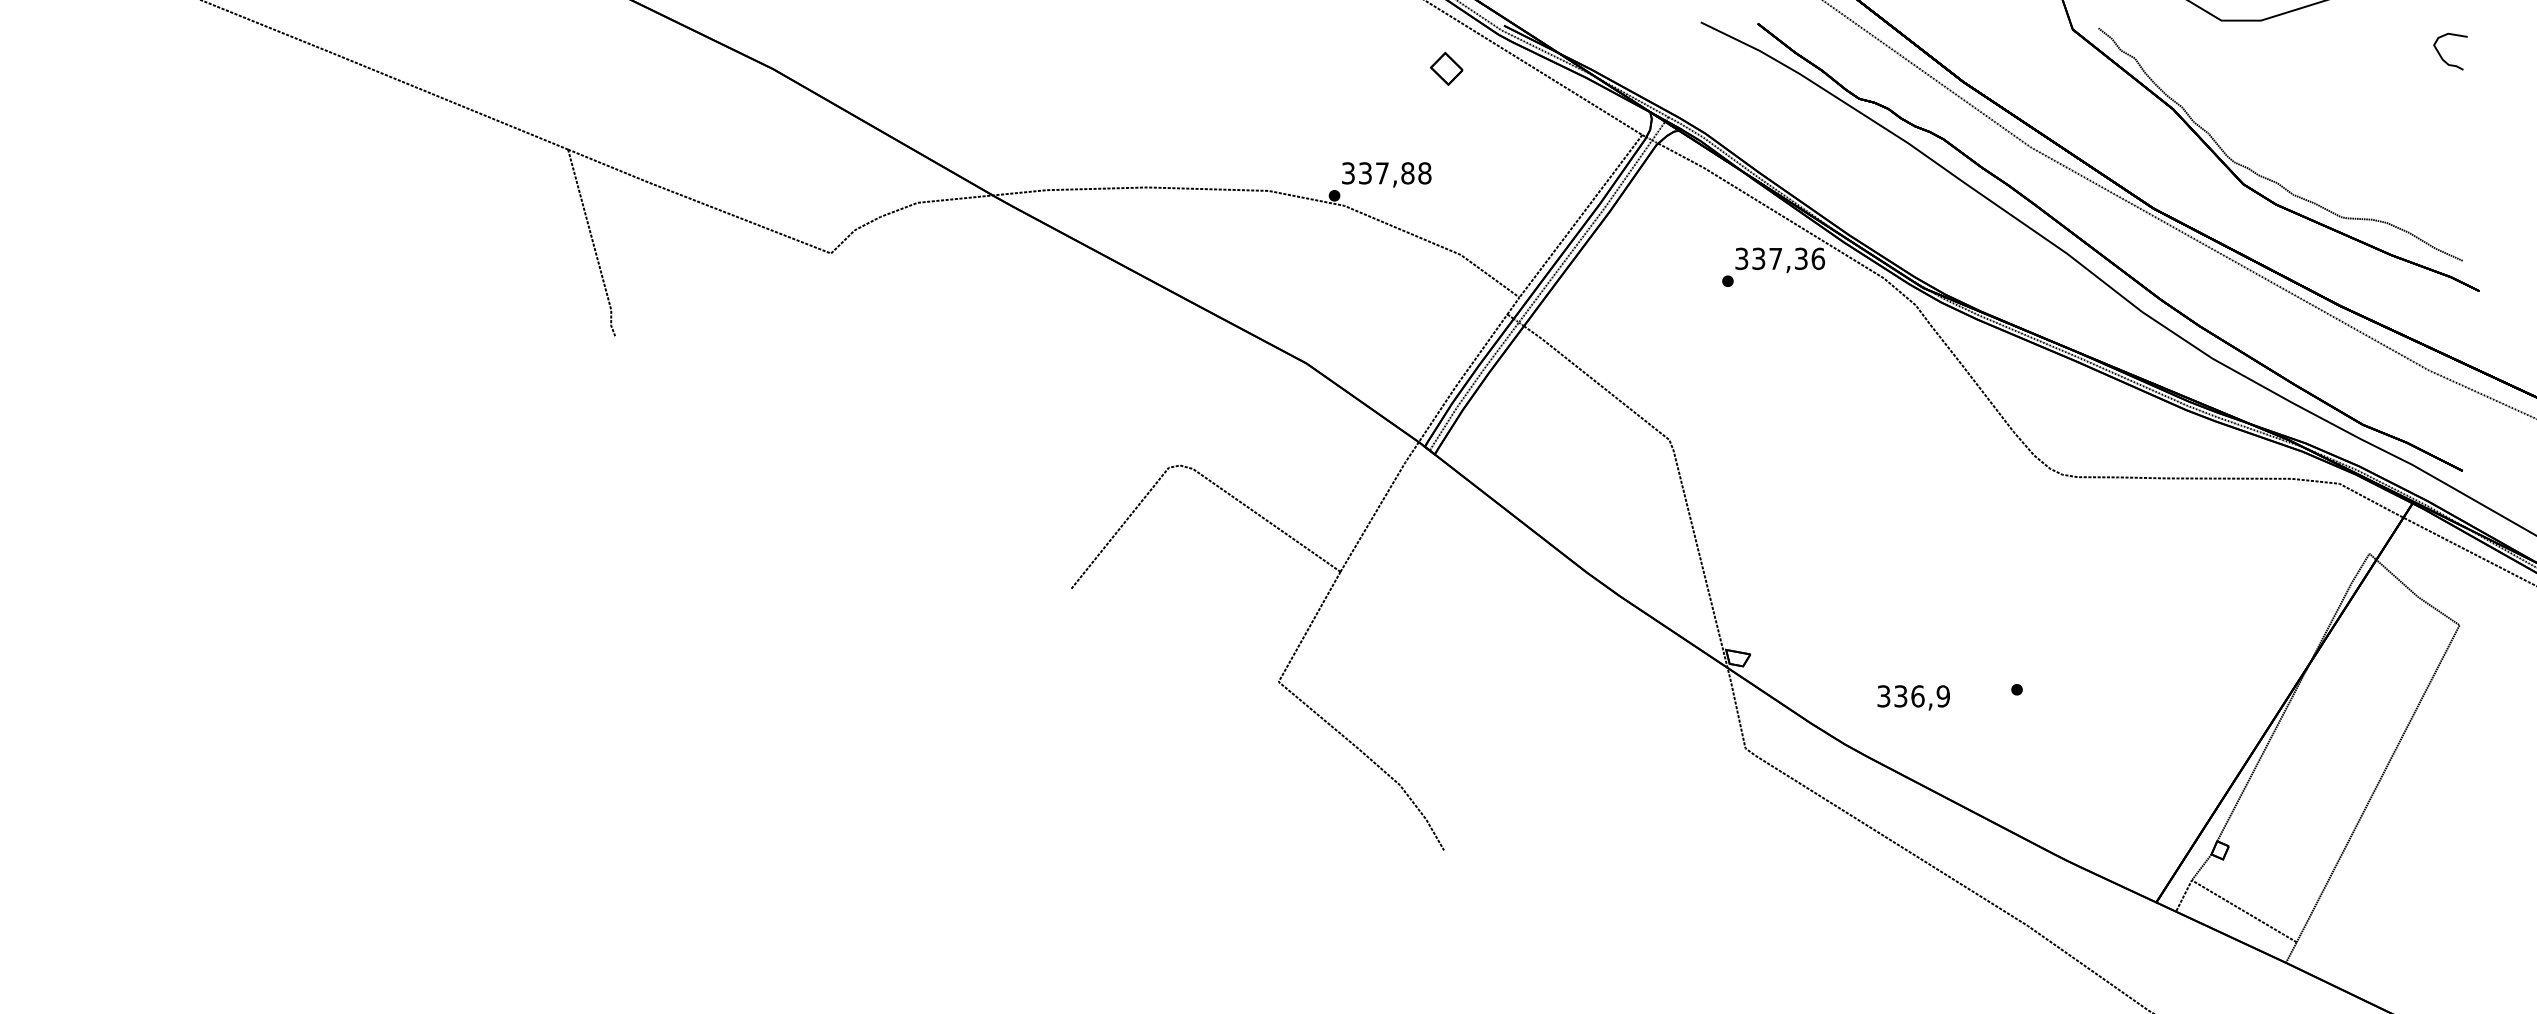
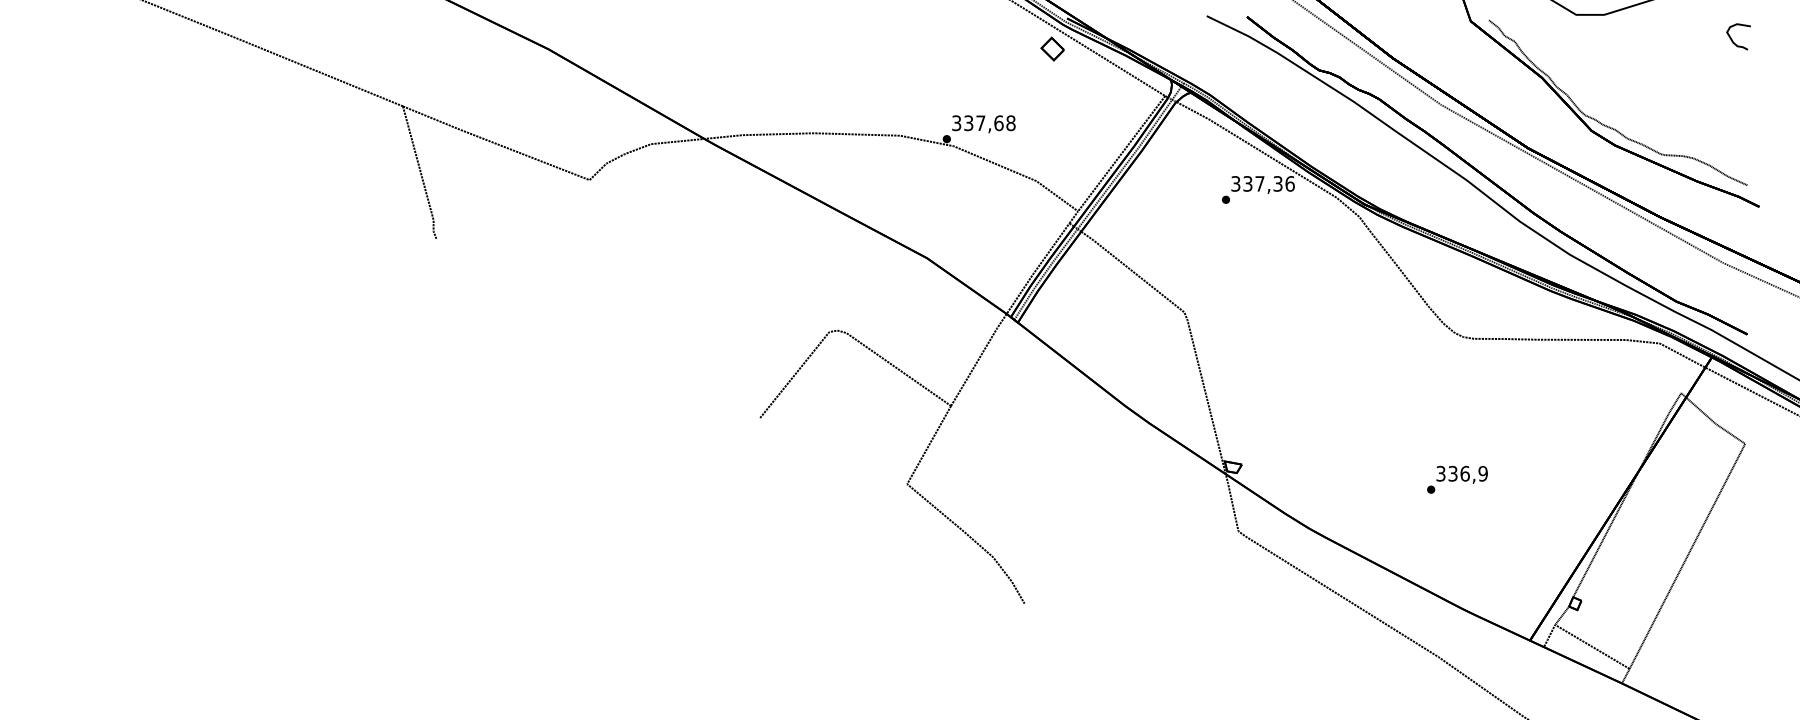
part: (1446, 68) -> (1052, 48), moved
text: (1407, 173) -> (998, 123), 337,88 -> 337,68
text: (1913, 697) -> (1462, 474), moved

